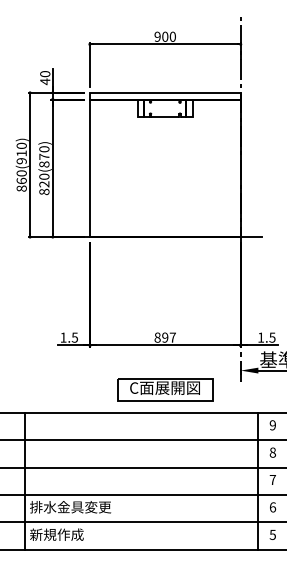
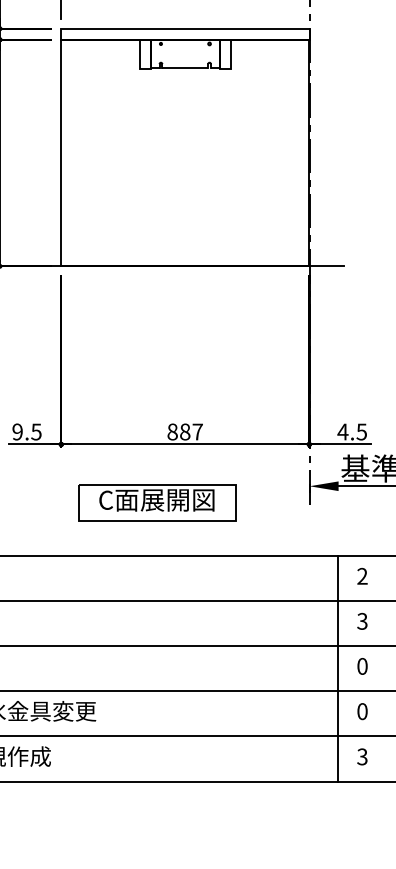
text: (63, 337) -> (17, 431), 1.5 -> 9.5
text: (165, 337) -> (185, 431), 897 -> 887
text: (260, 337) -> (342, 431), 1.5 -> 4.5
part: (165, 389) -> (157, 502), moved
text: (272, 425) -> (361, 576), 9 -> 2
text: (272, 452) -> (361, 621), 8 -> 3
text: (272, 479) -> (361, 665), 7 -> 0
text: (272, 507) -> (361, 711), 6 -> 0
text: (272, 534) -> (361, 756), 5 -> 3

